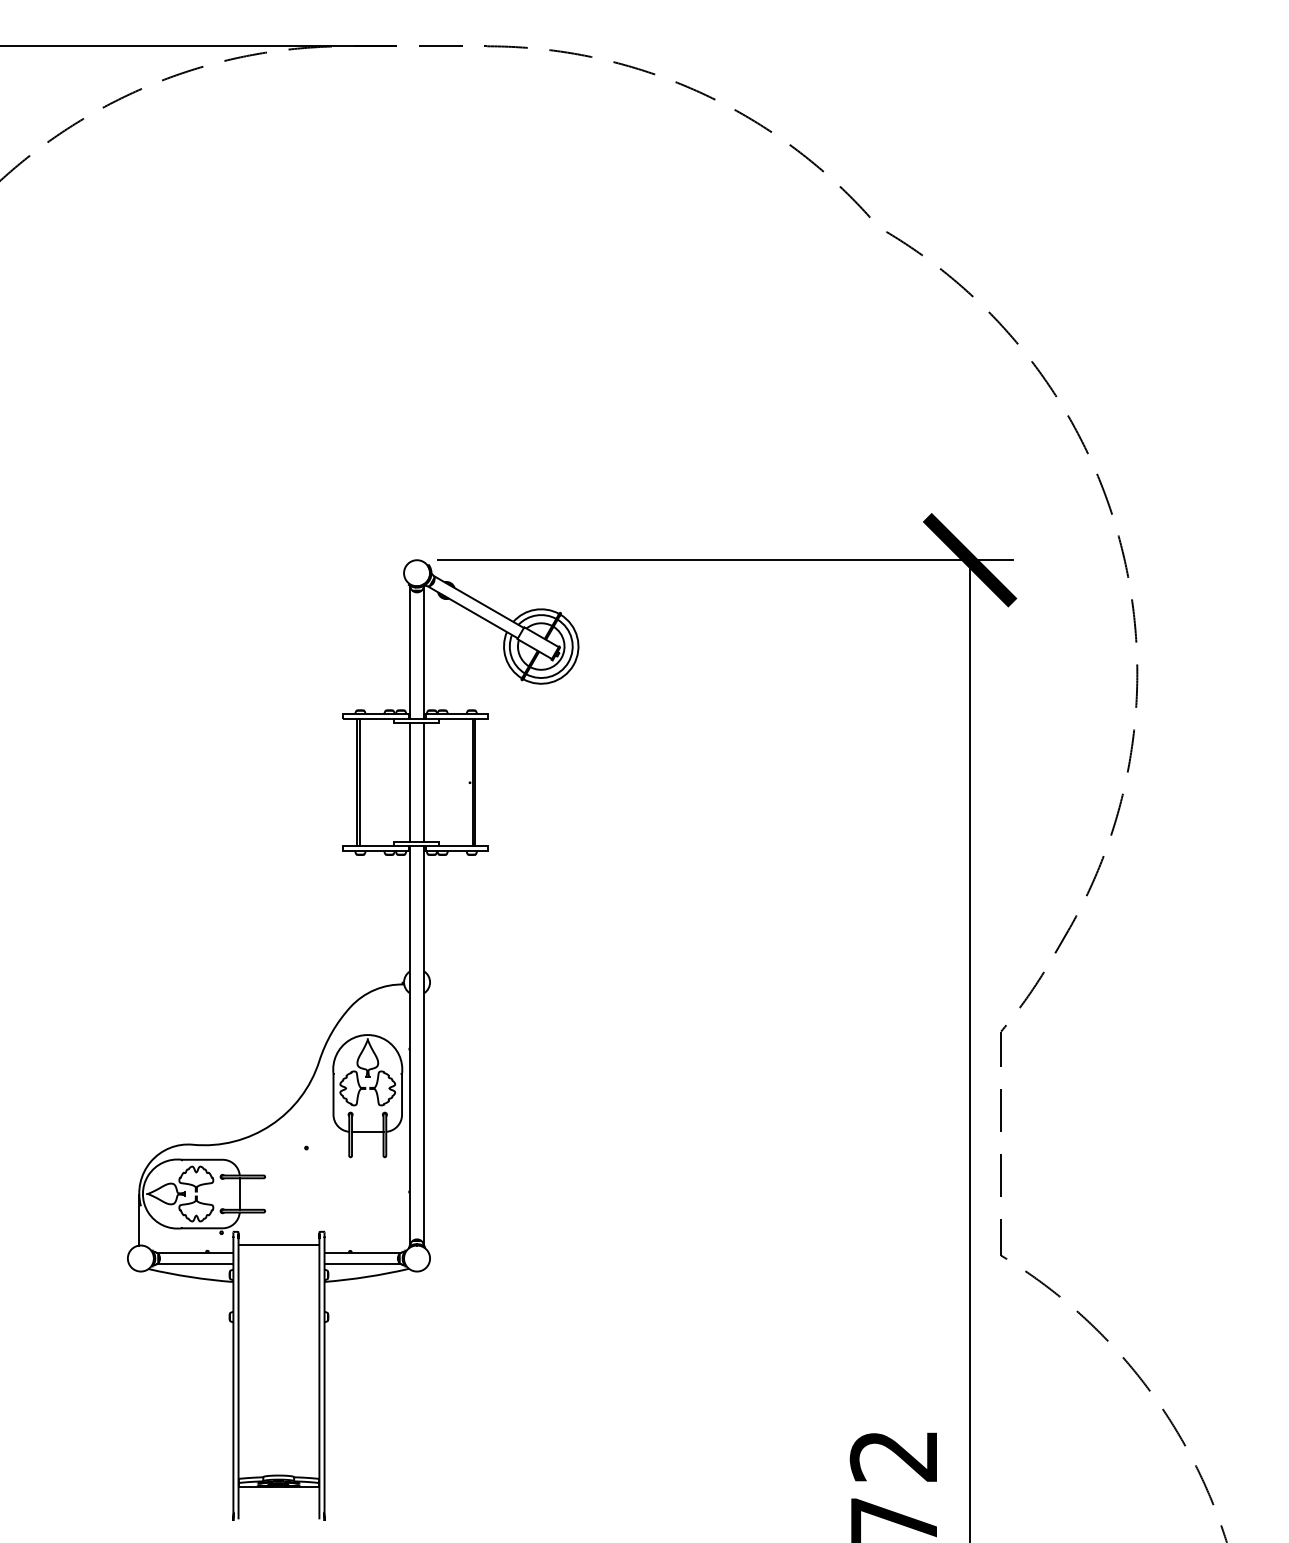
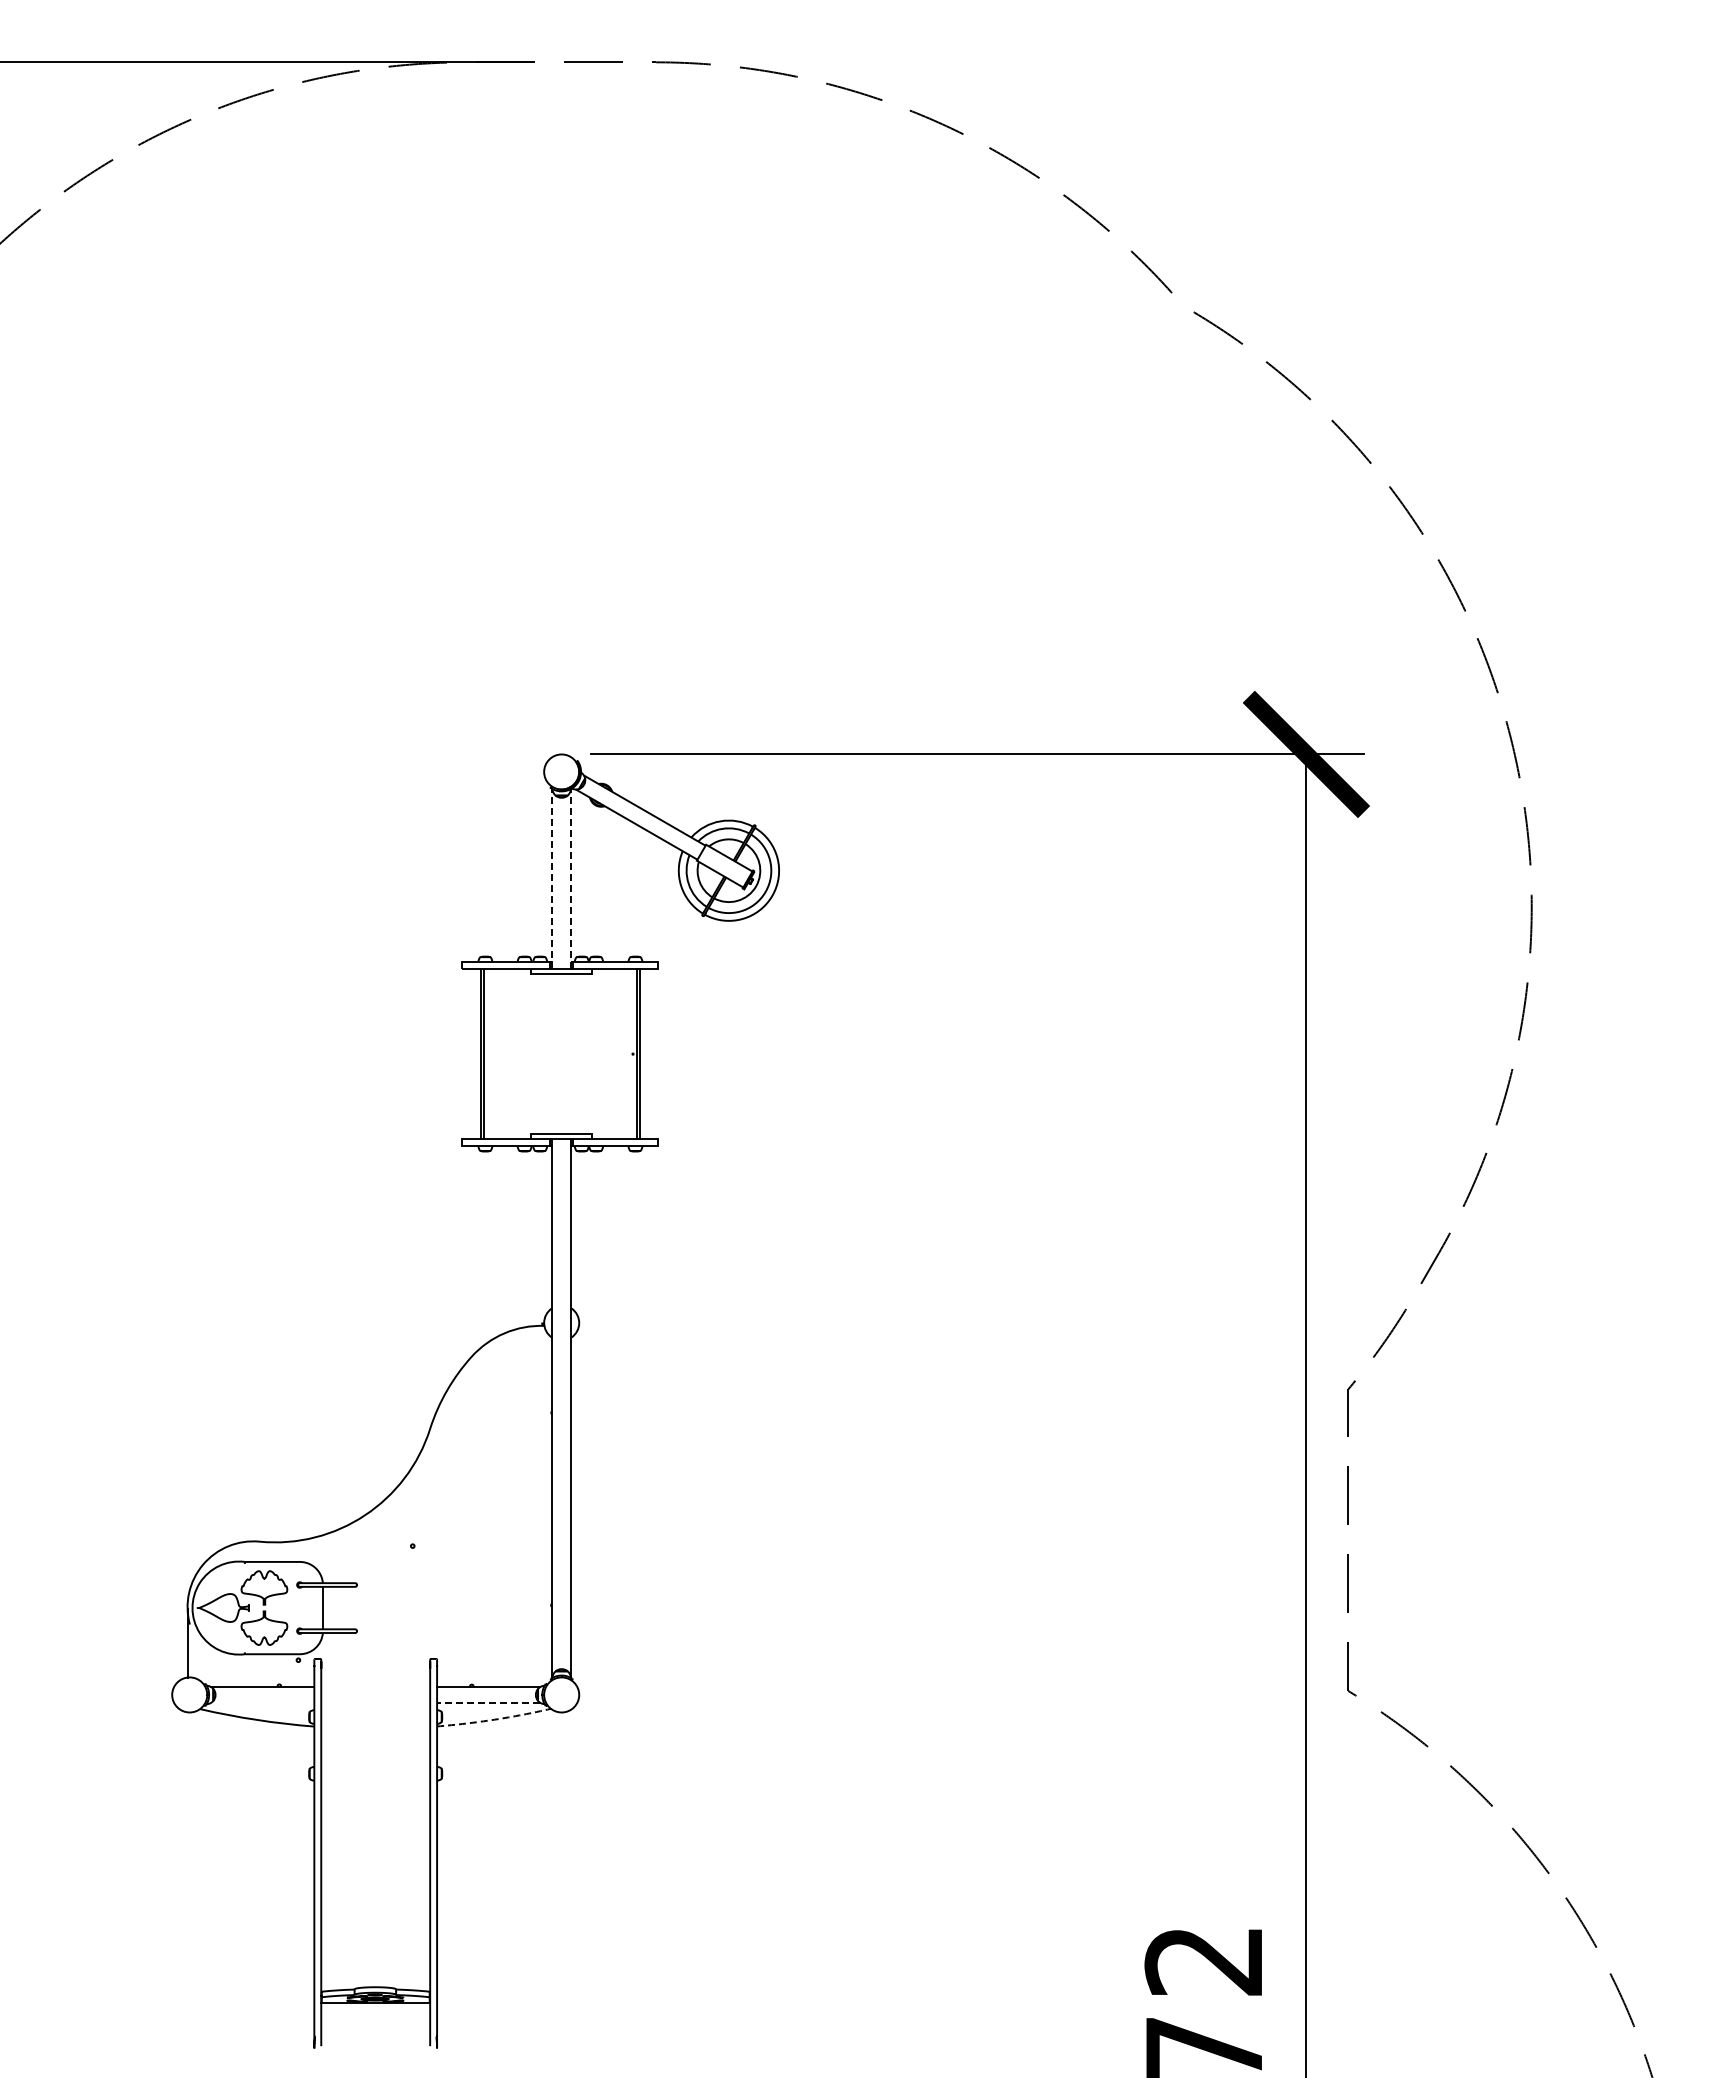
line: (409, 652) -> (551, 878), solid -> dashed
line: (424, 652) -> (571, 878), solid -> dashed
line: (409, 782) -> (551, 1053), removed
line: (424, 782) -> (571, 1053), removed
part: (367, 1096) -> (494, 1476), removed
line: (278, 1244) -> (375, 1676), removed
line: (194, 1264) -> (262, 1702), removed
line: (362, 1264) -> (488, 1702), solid -> dashed
arc: (367, 1276) -> (494, 1719), solid -> dashed

